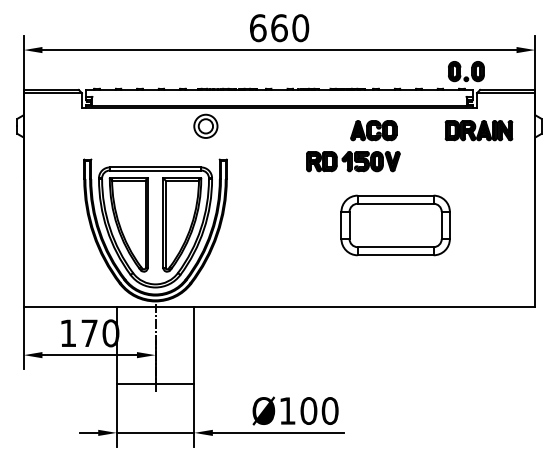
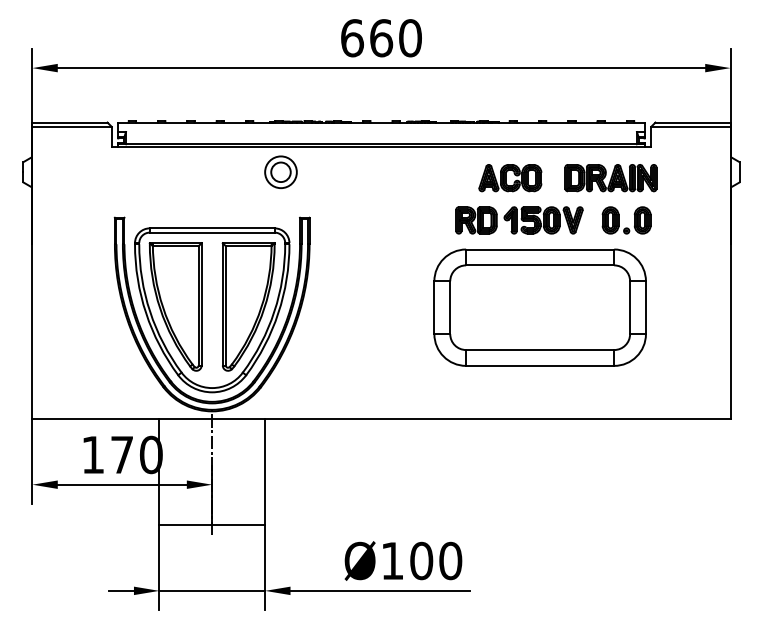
part: (461, 71) -> (619, 220), moved
part: (478, 130) -> (610, 178), moved
part: (353, 161) -> (519, 220), moved
part: (395, 225) -> (539, 307), size x1.43

